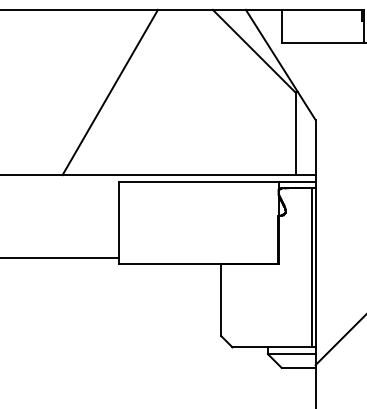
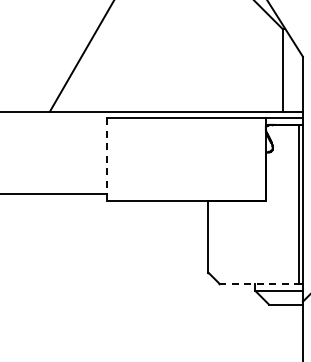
line: (119, 223) -> (106, 160), solid -> dashed
line: (272, 347) -> (259, 284), solid -> dashed

